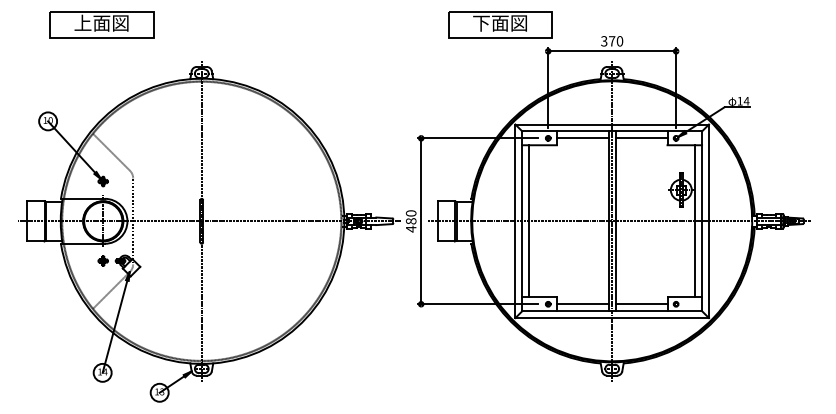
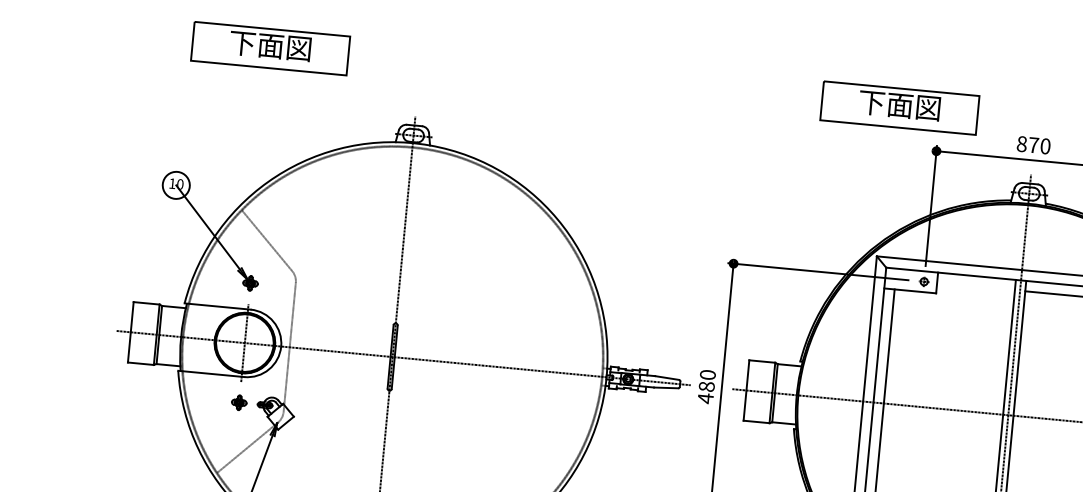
text: (82, 22) -> (241, 41), 上面図 -> 下面図
part: (500, 24) -> (900, 107), moved
text: (604, 41) -> (1022, 144), 370 -> 870
line: (582, 138) -> (975, 286), removed

